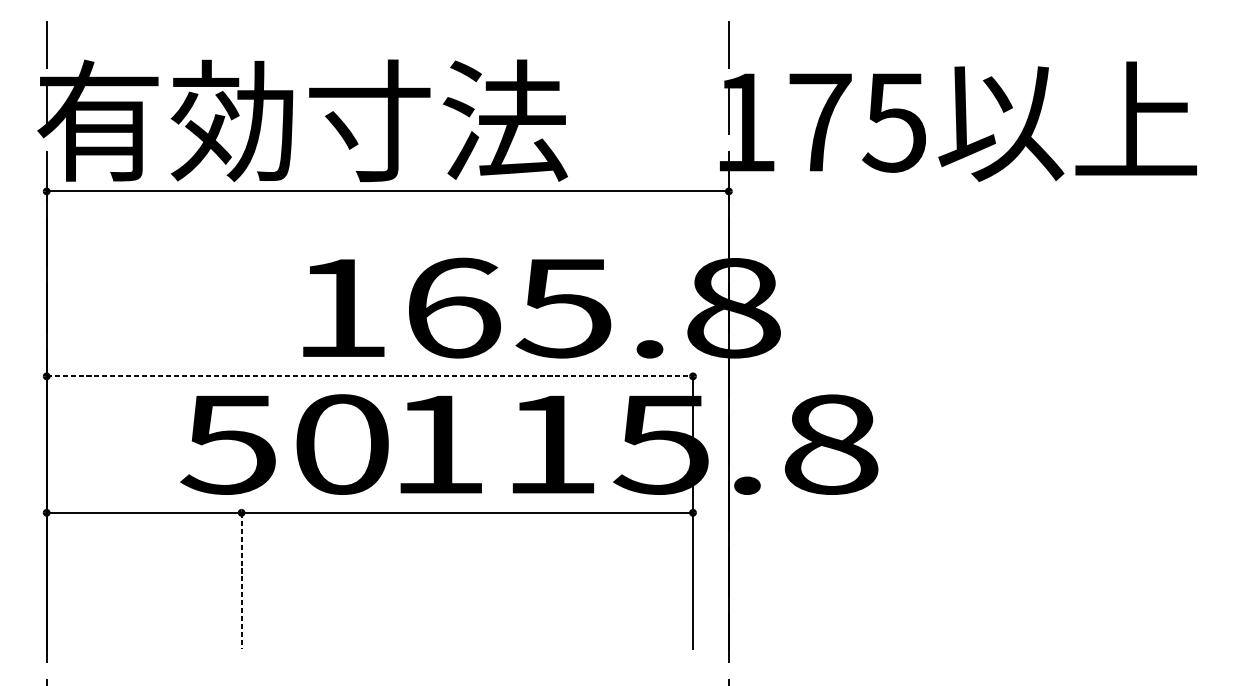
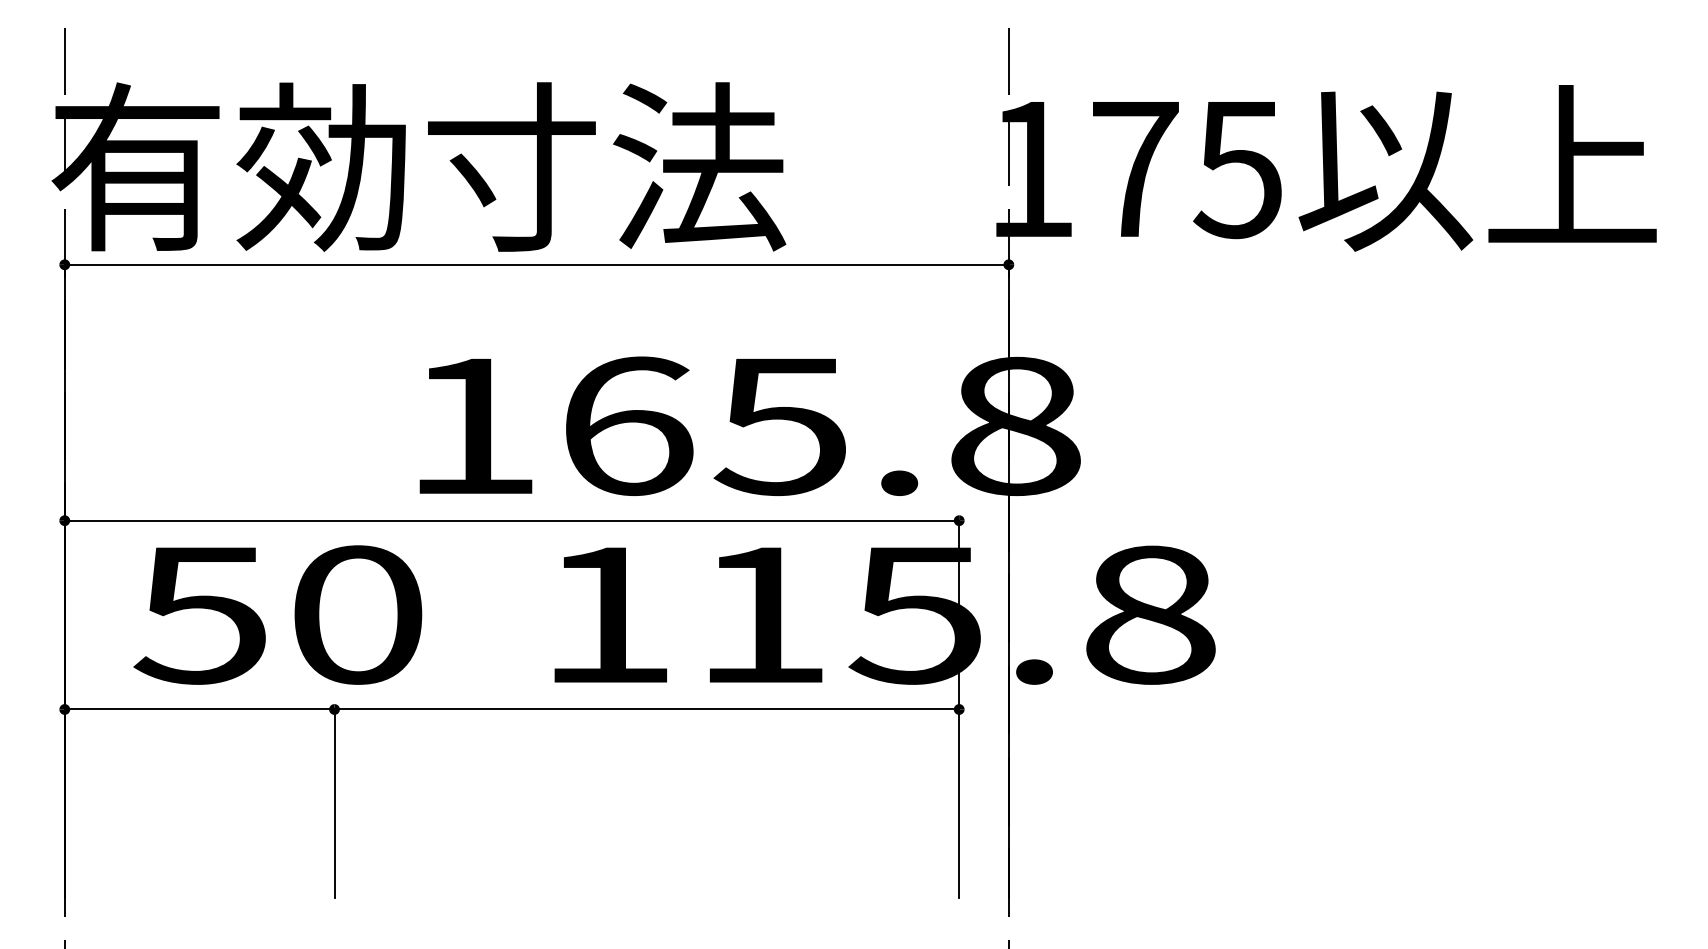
line: (370, 376) -> (512, 520), dashed -> solid
text: (284, 444) -> (277, 614), moved
line: (241, 581) -> (334, 804), dashed -> solid

